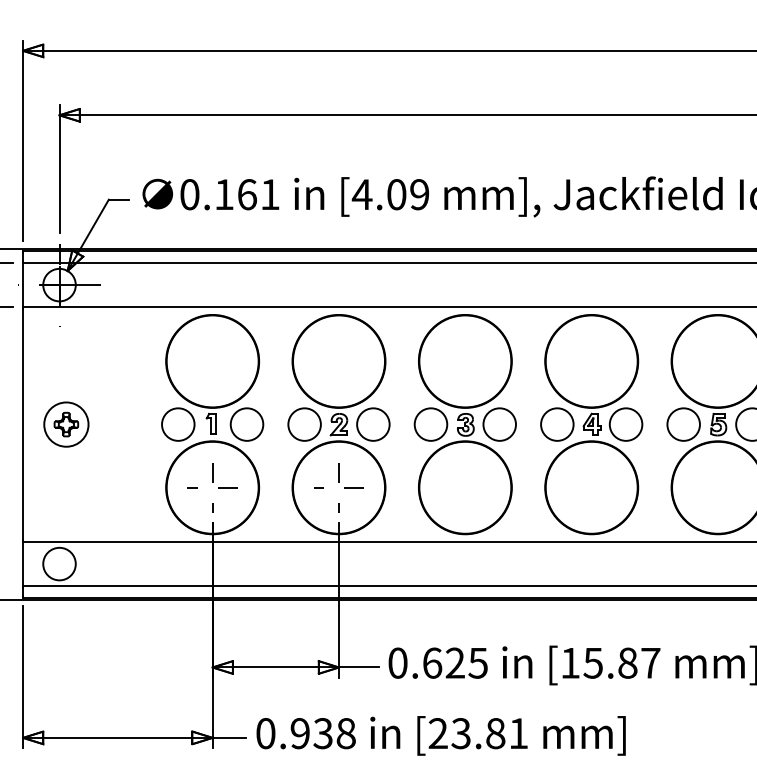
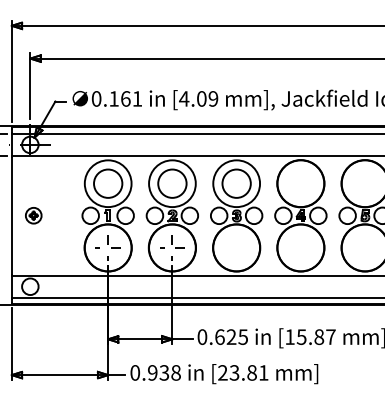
circle: (211, 360) -> (107, 183), size x0.6
circle: (339, 360) -> (172, 183), size x0.6
circle: (465, 360) -> (236, 183), size x0.6
part: (65, 423) -> (33, 215), size x0.7

